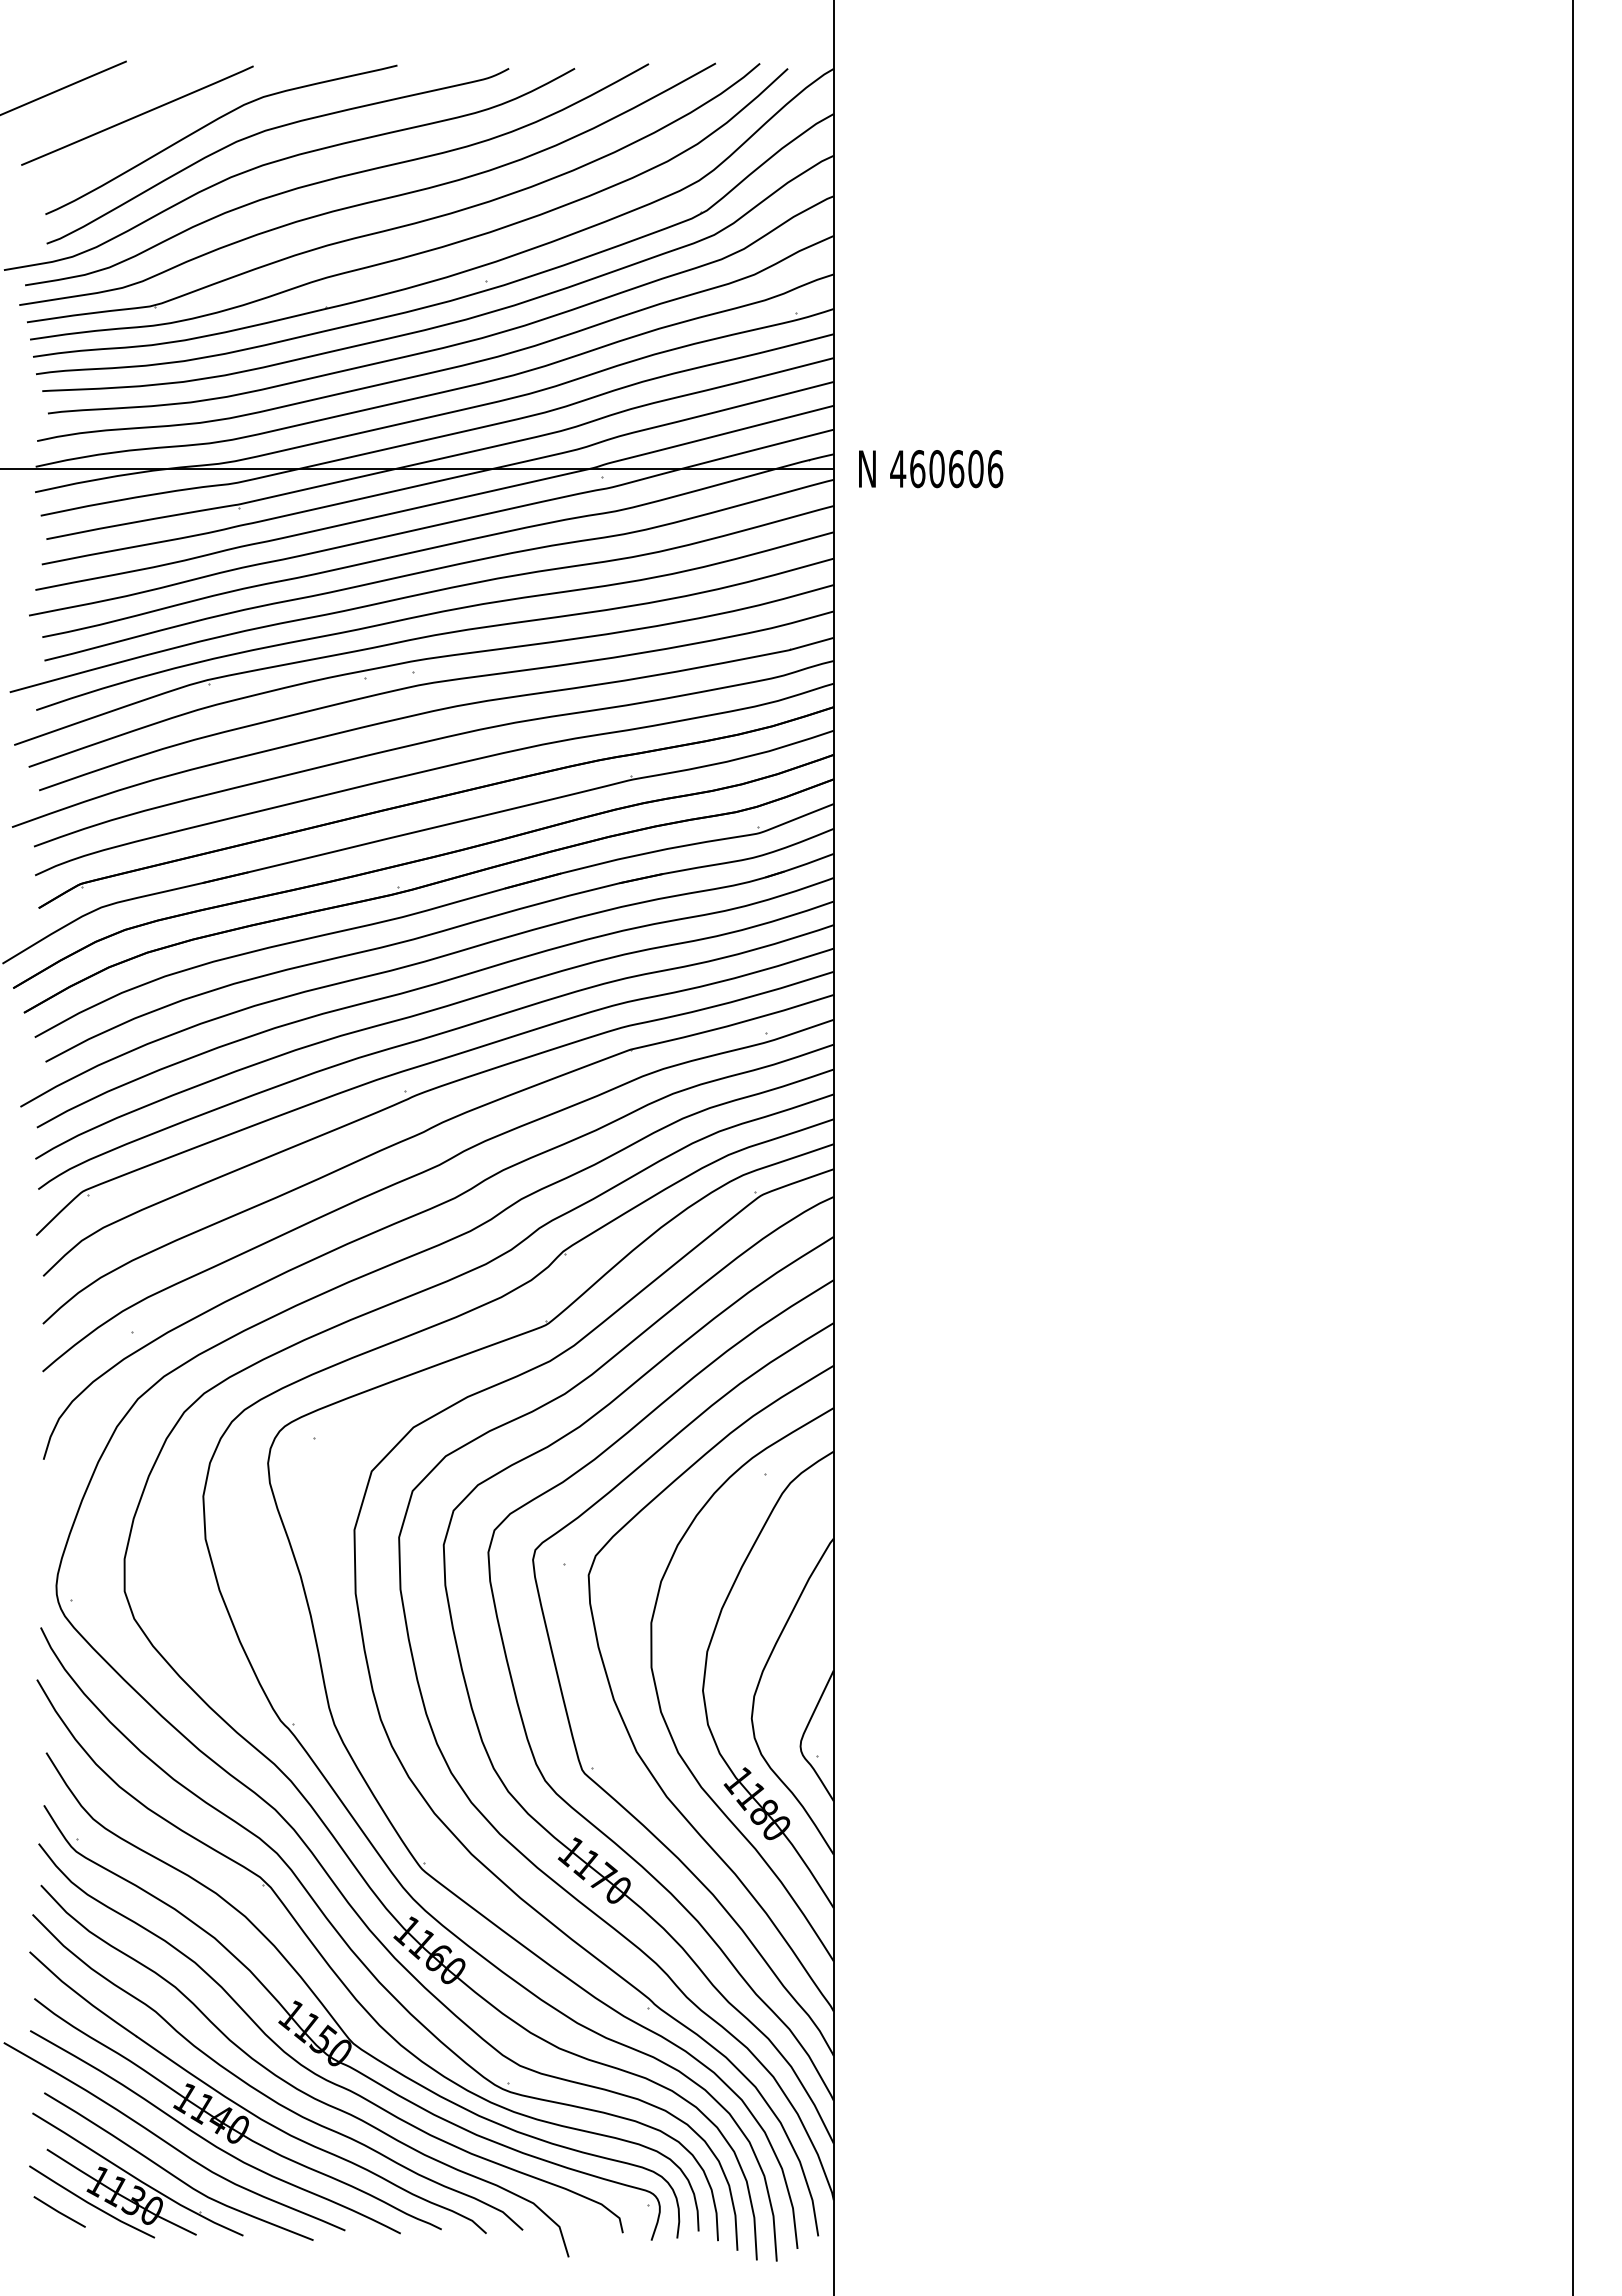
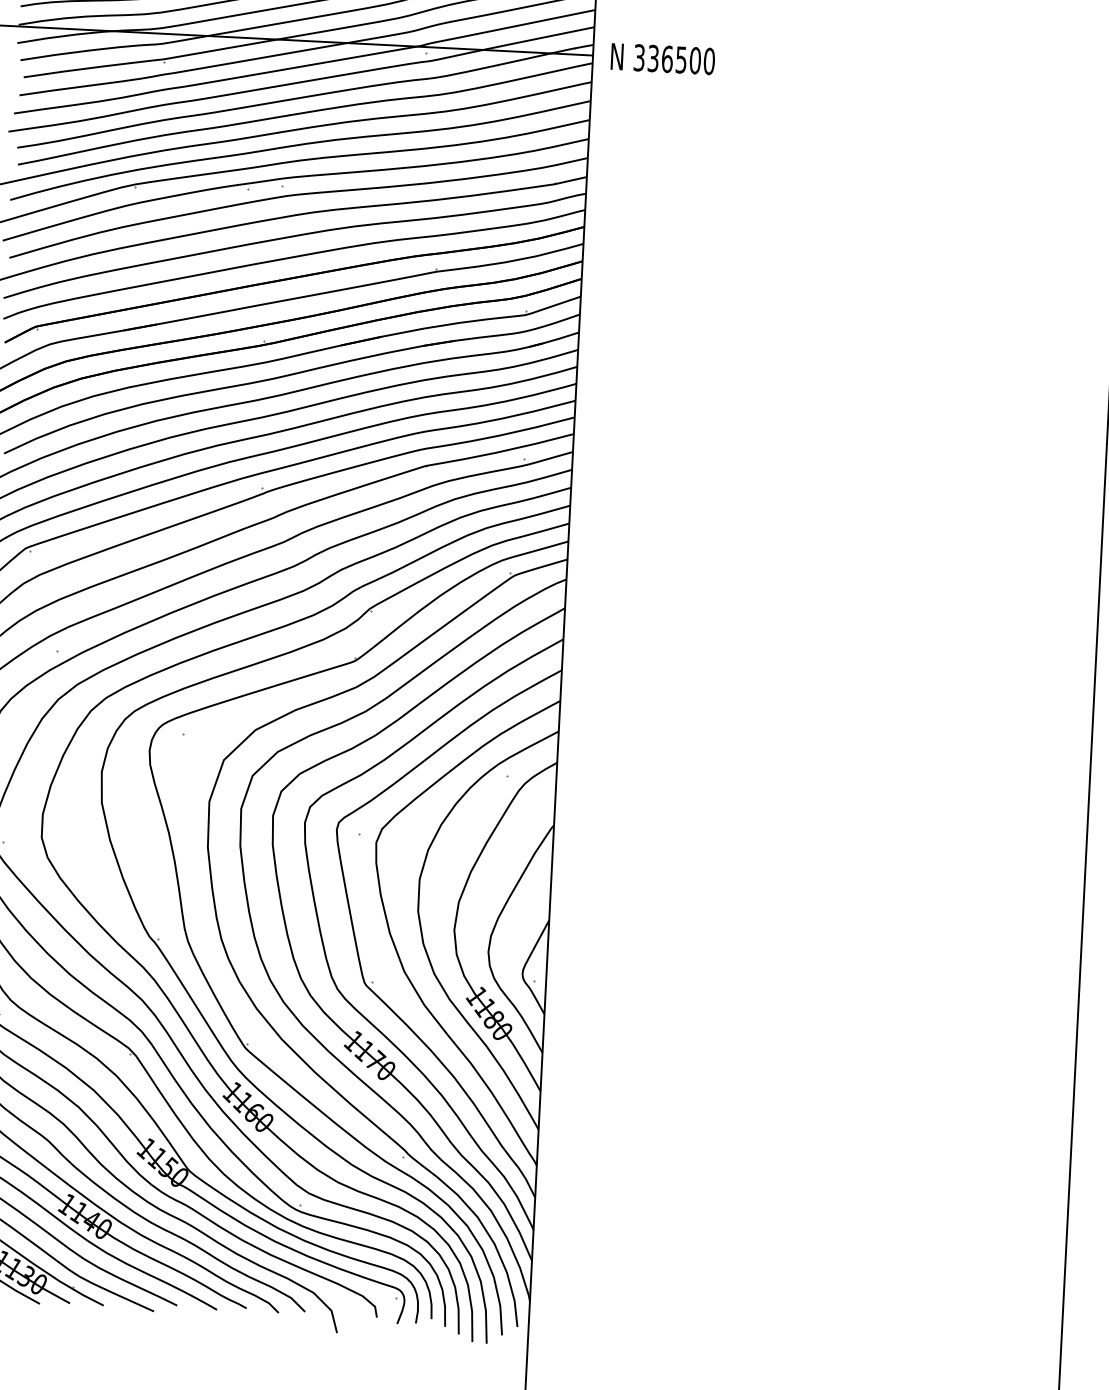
text: (946, 469) -> (674, 59), 460606 -> 336500

